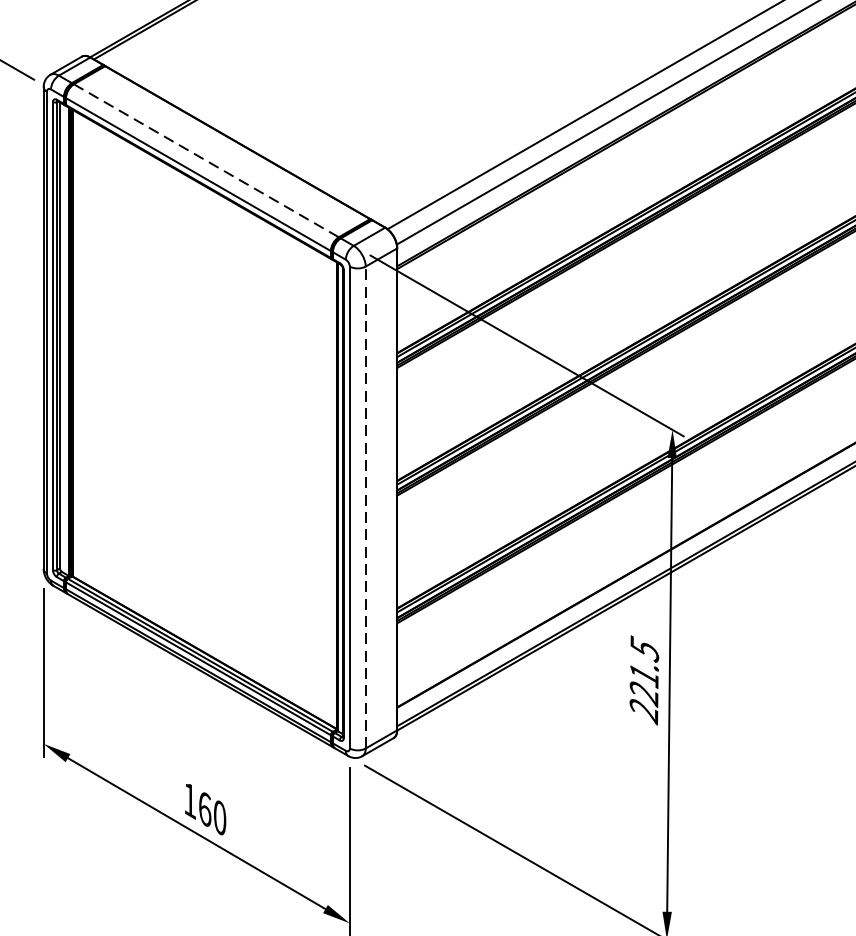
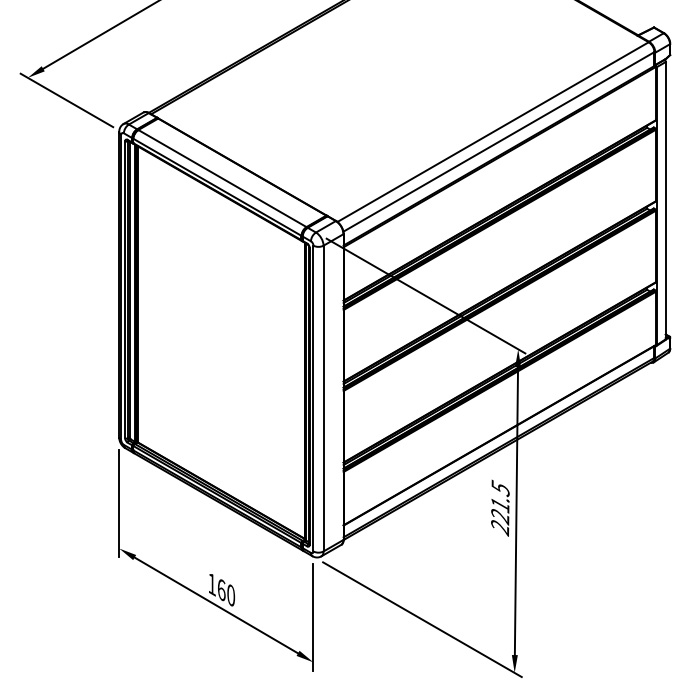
line: (206, 160) -> (222, 178), dashed -> solid
line: (365, 507) -> (323, 398), dashed -> solid

